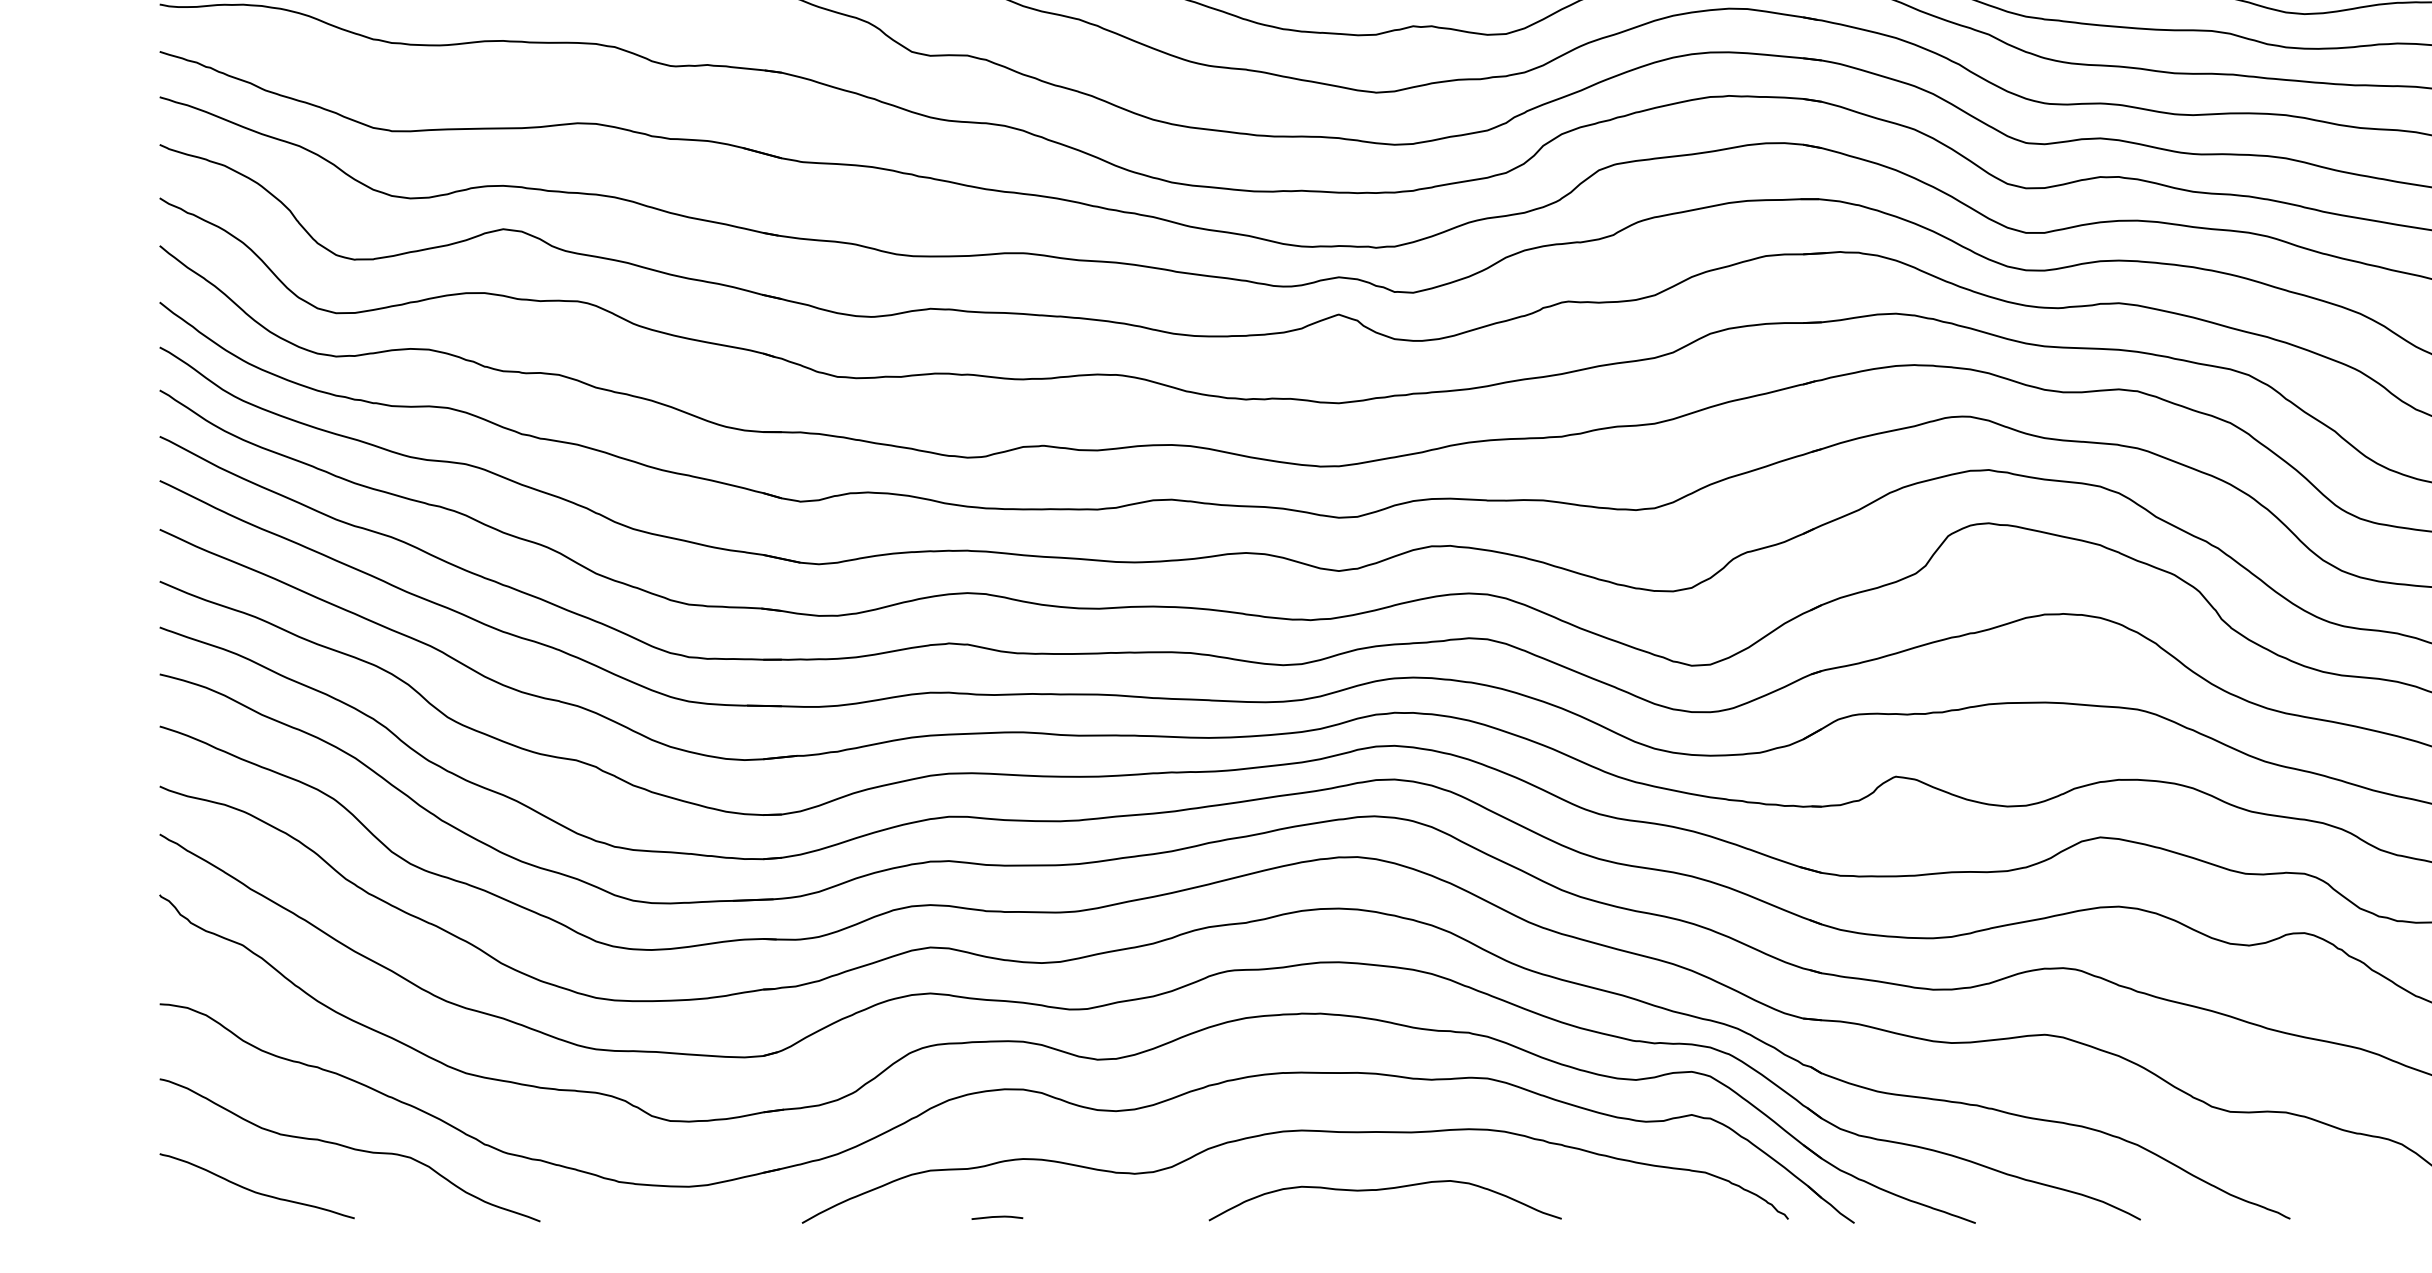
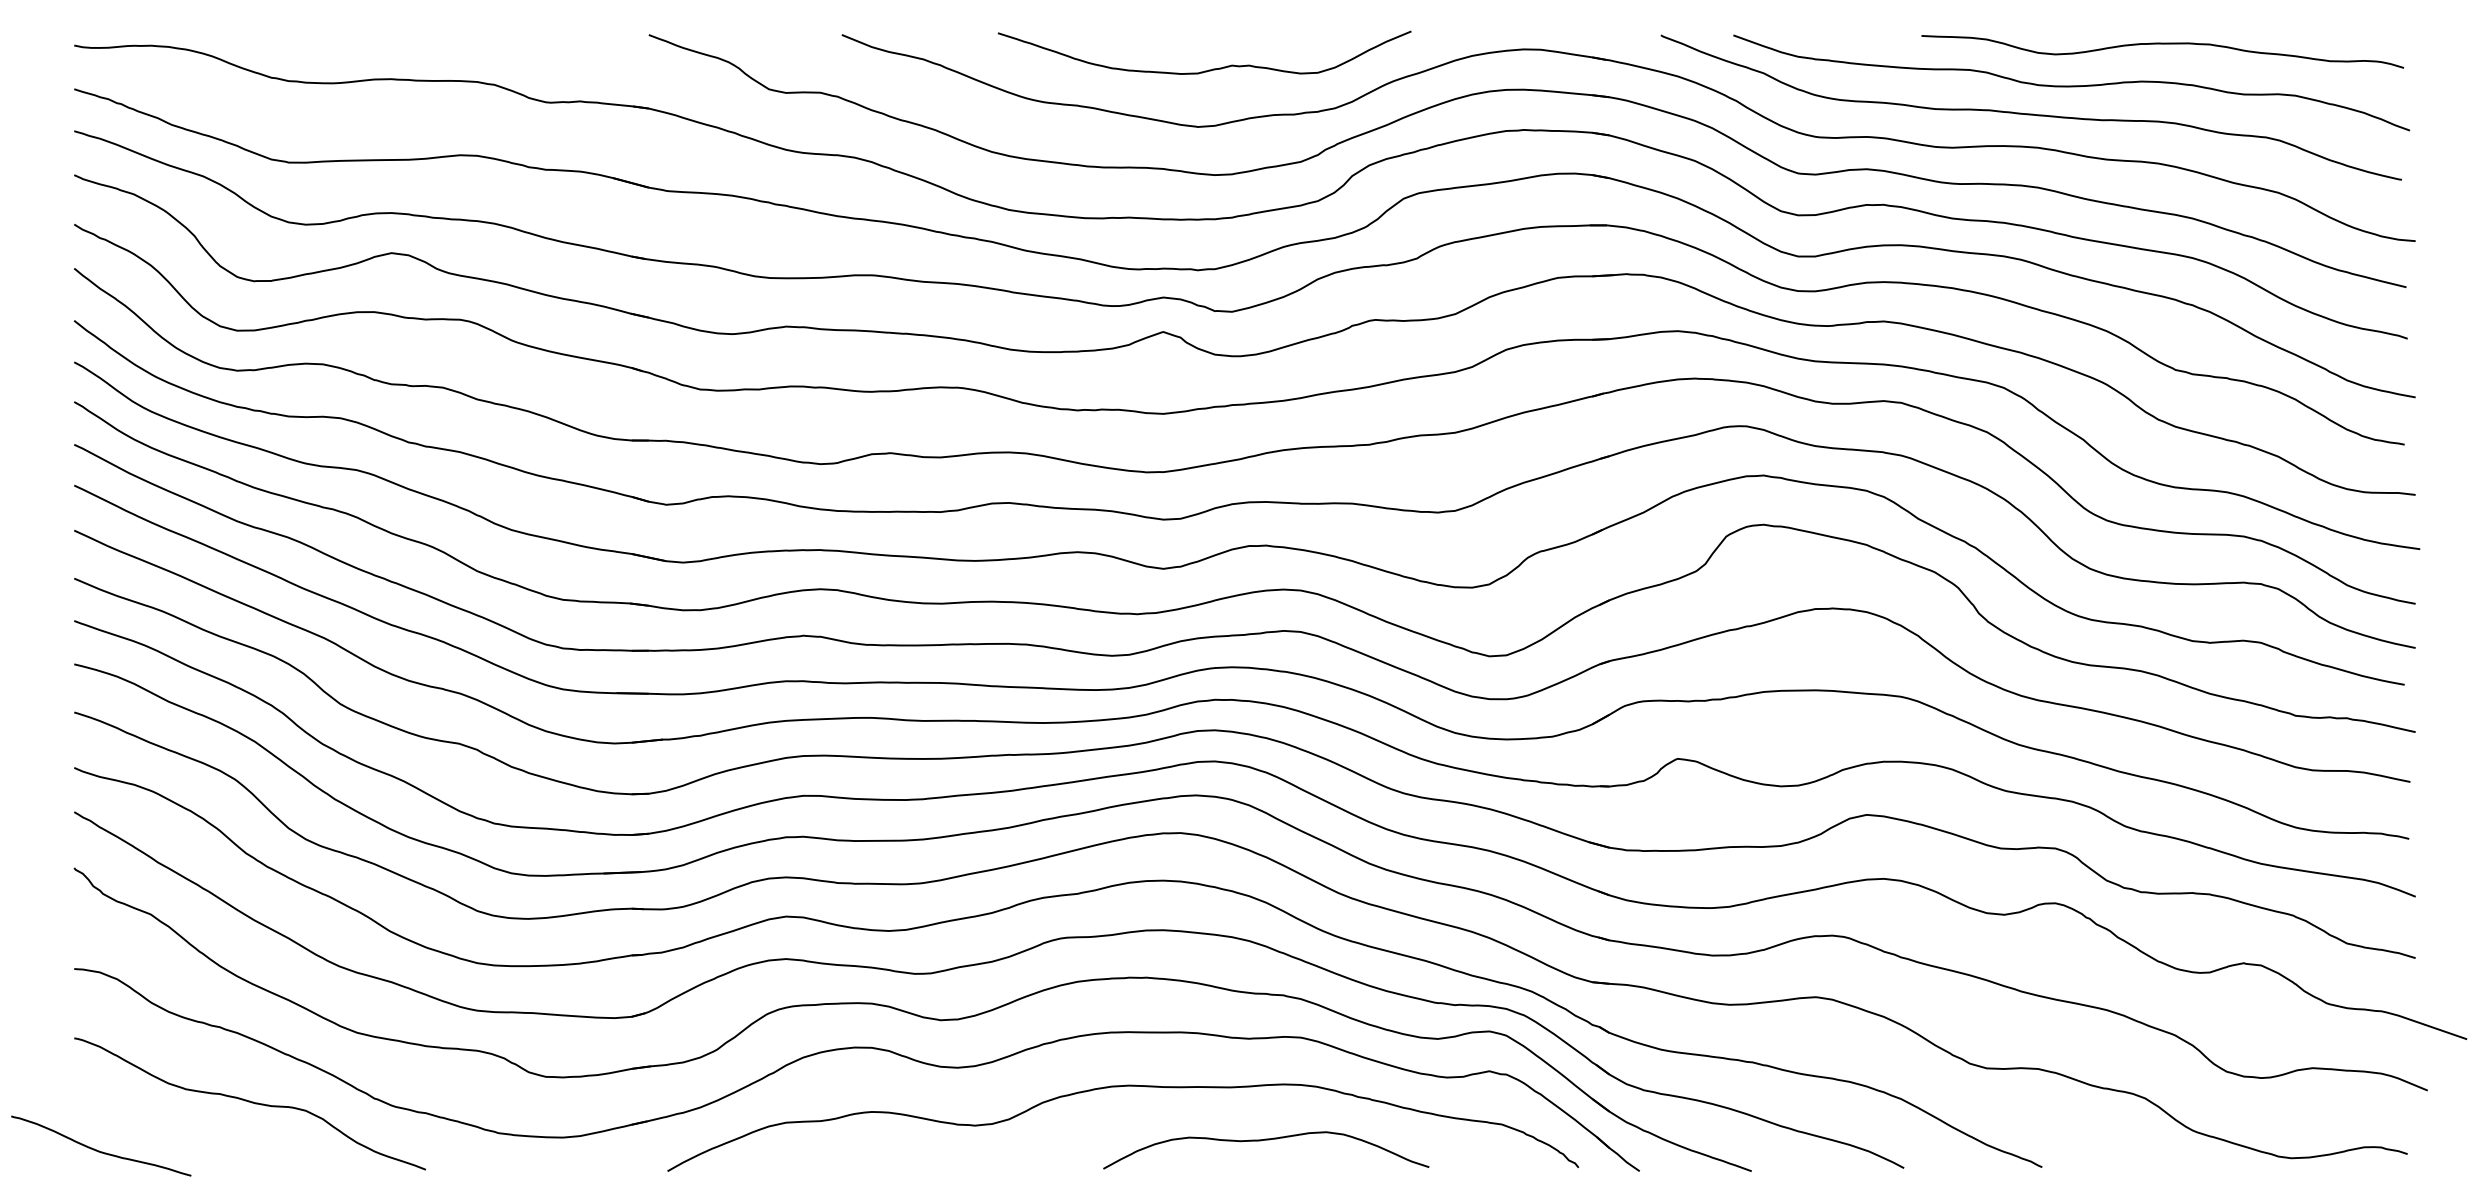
curve: (1385, 1189) -> (1266, 1140), moved
curve: (255, 1190) -> (99, 1150), moved
line: (996, 1218) -> (847, 1166), removed

